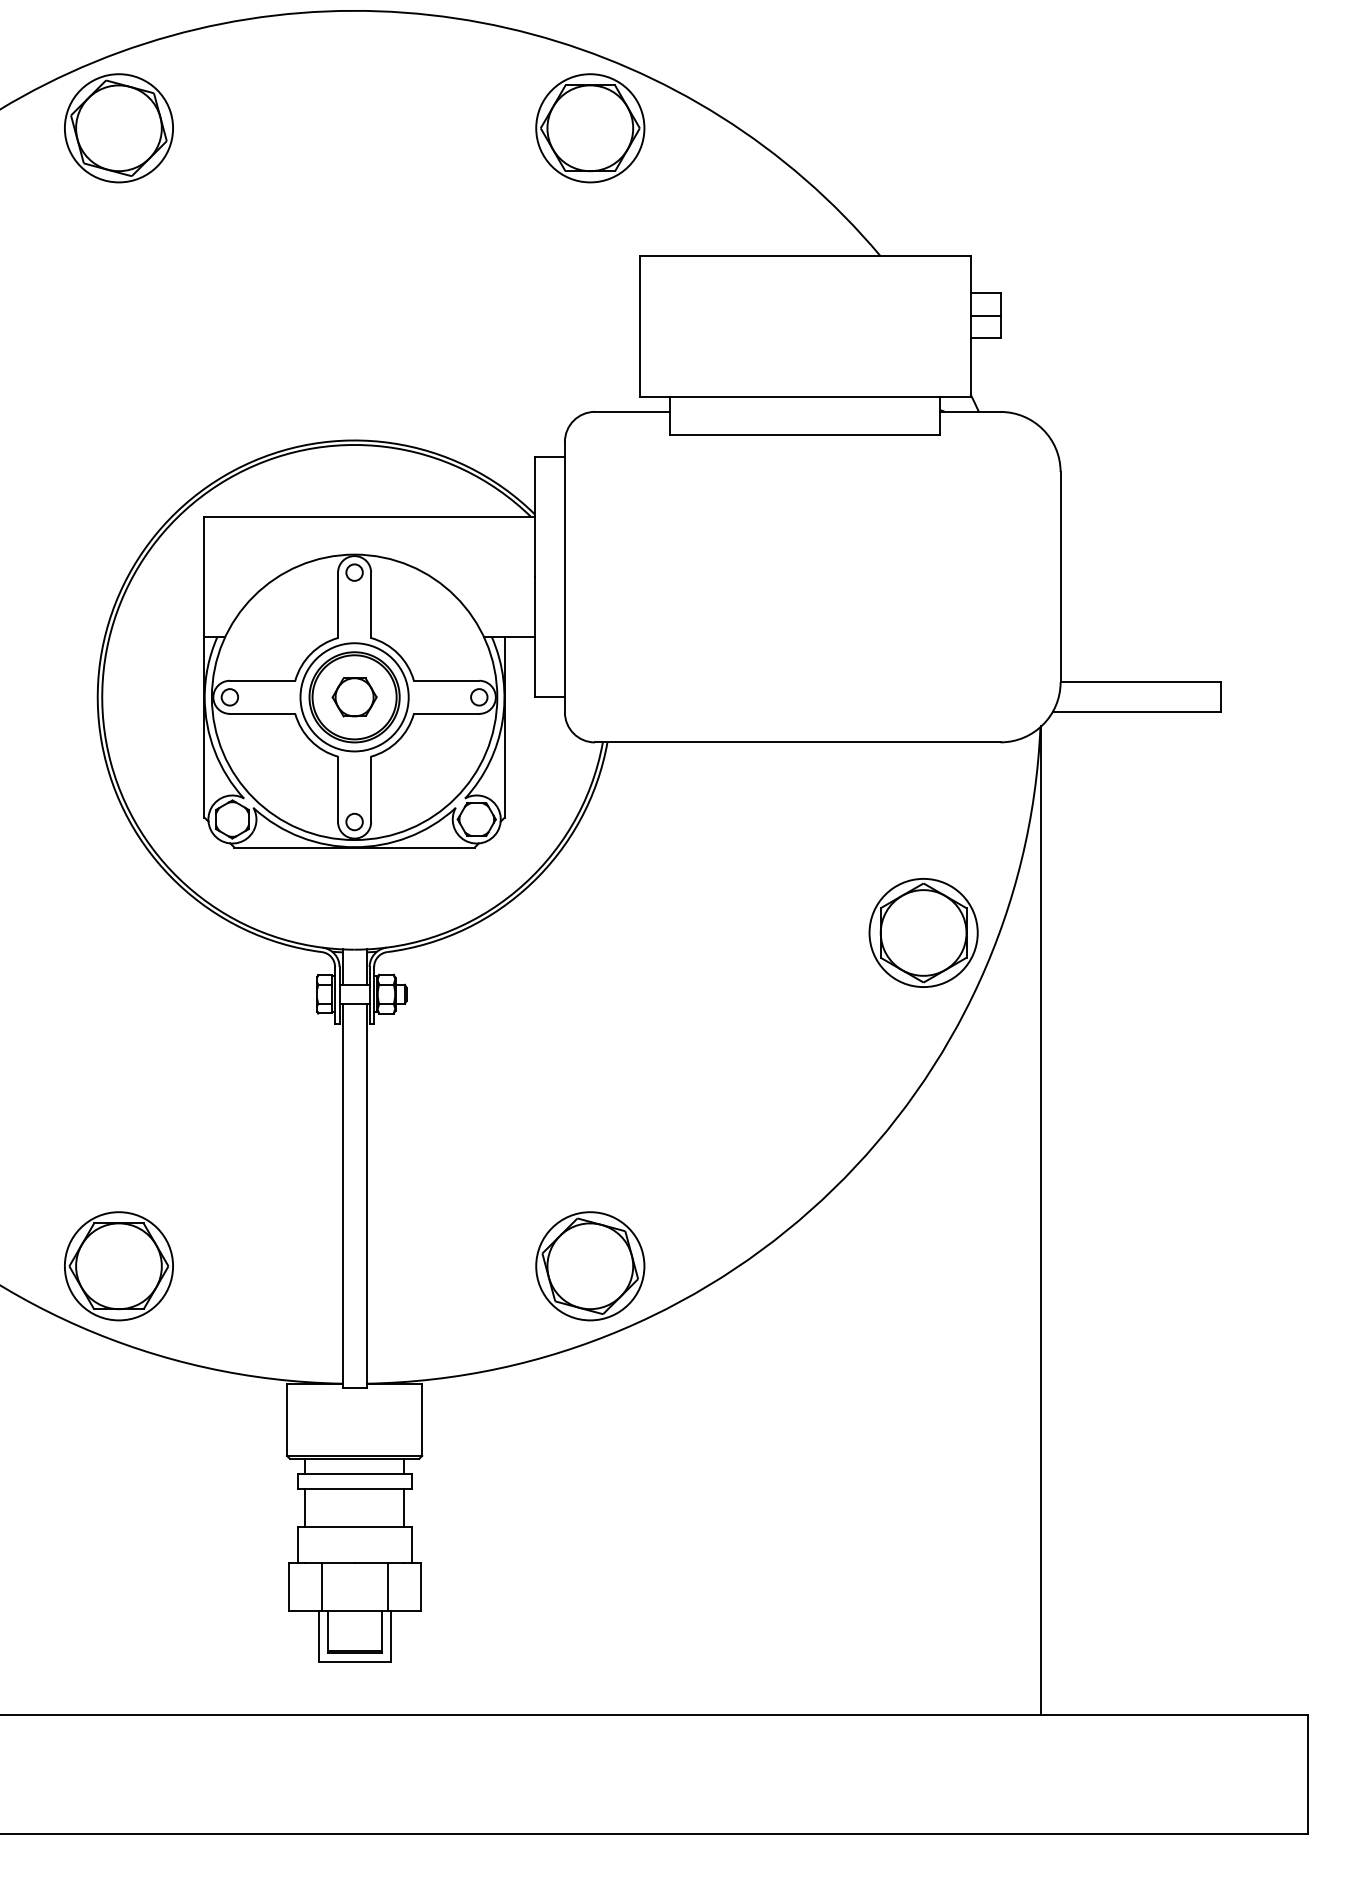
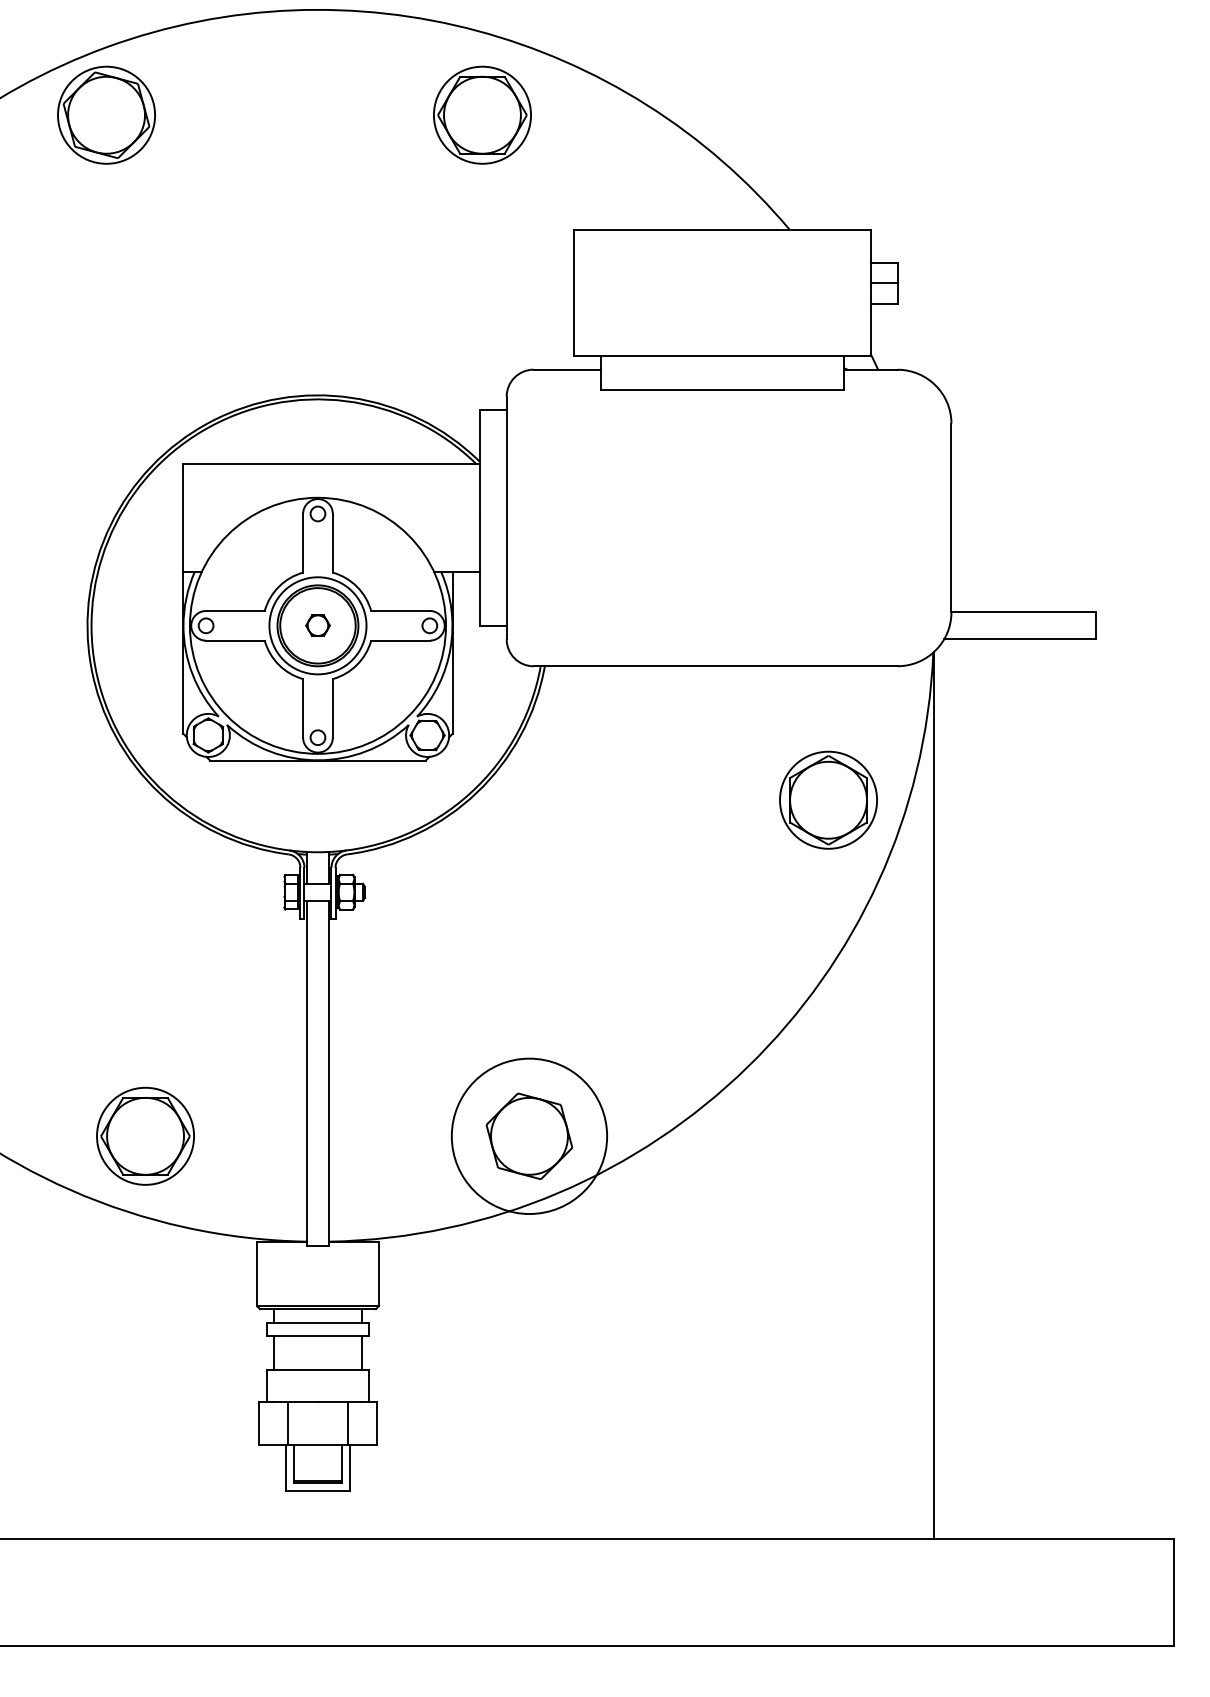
part: (590, 127) -> (482, 114), moved
part: (354, 696) -> (317, 625), size x0.6
part: (923, 932) -> (828, 799), moved
part: (118, 1265) -> (145, 1135), moved
circle: (590, 1265) -> (529, 1135), size x1.6

